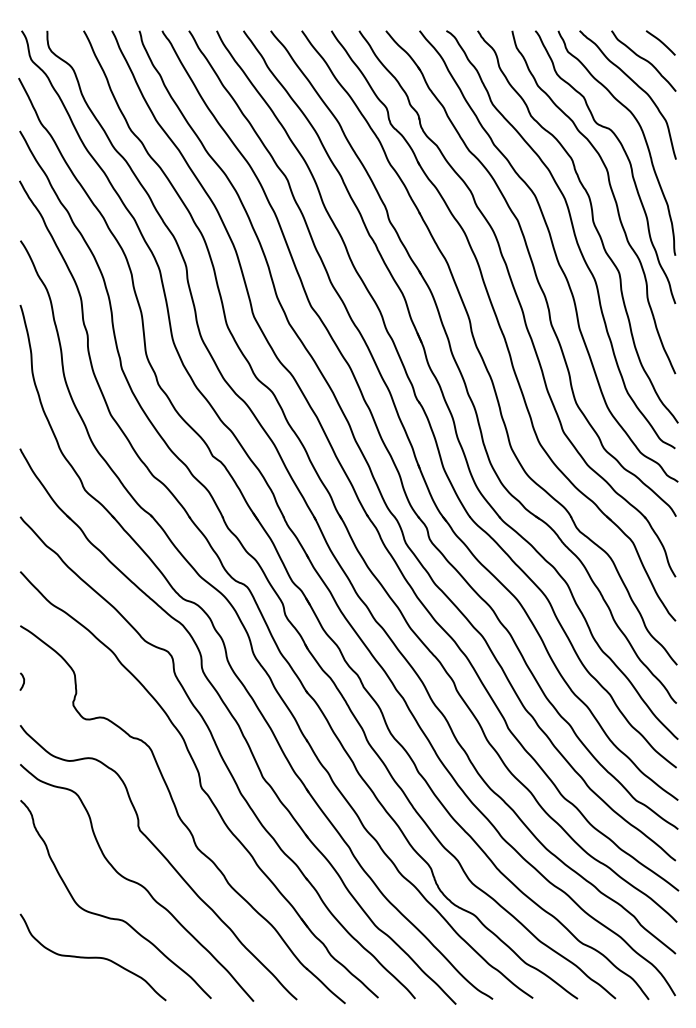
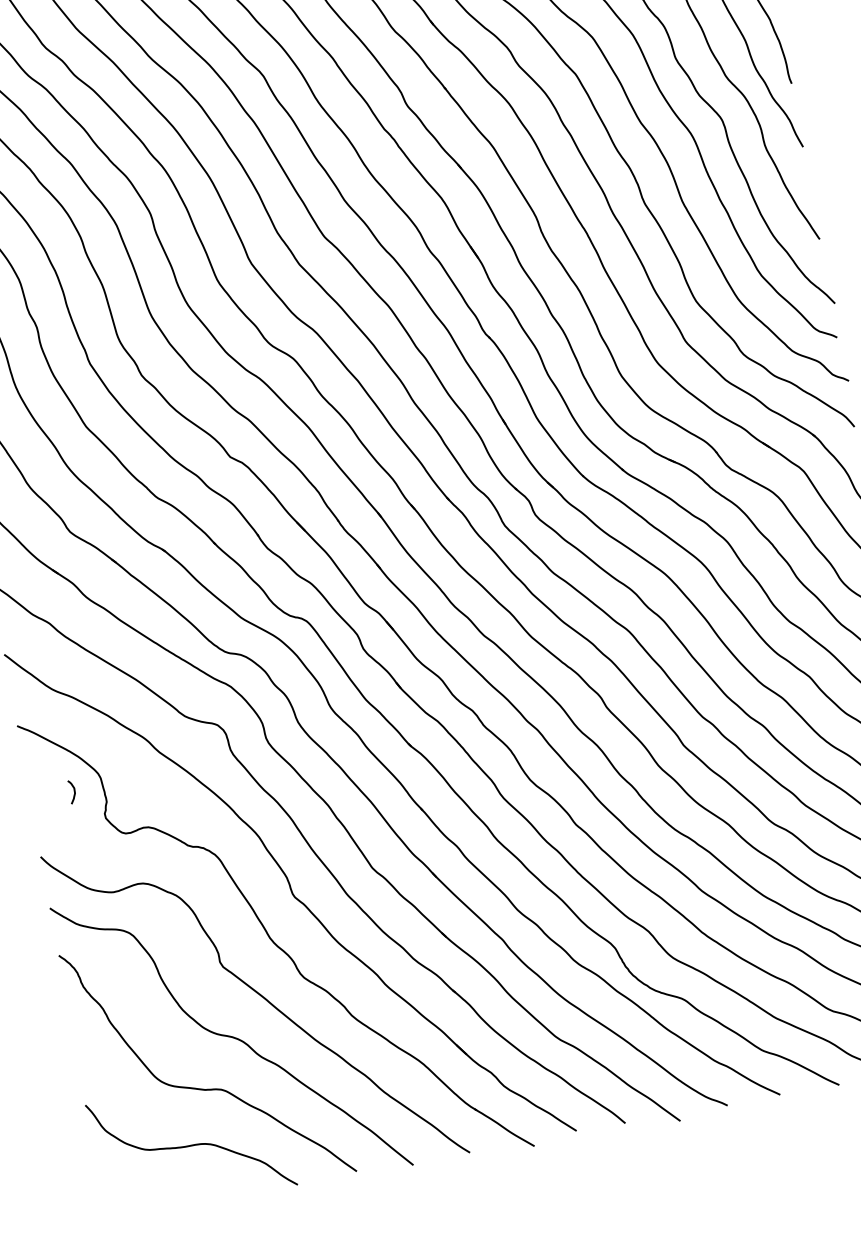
curve: (23, 681) -> (73, 791), moved

